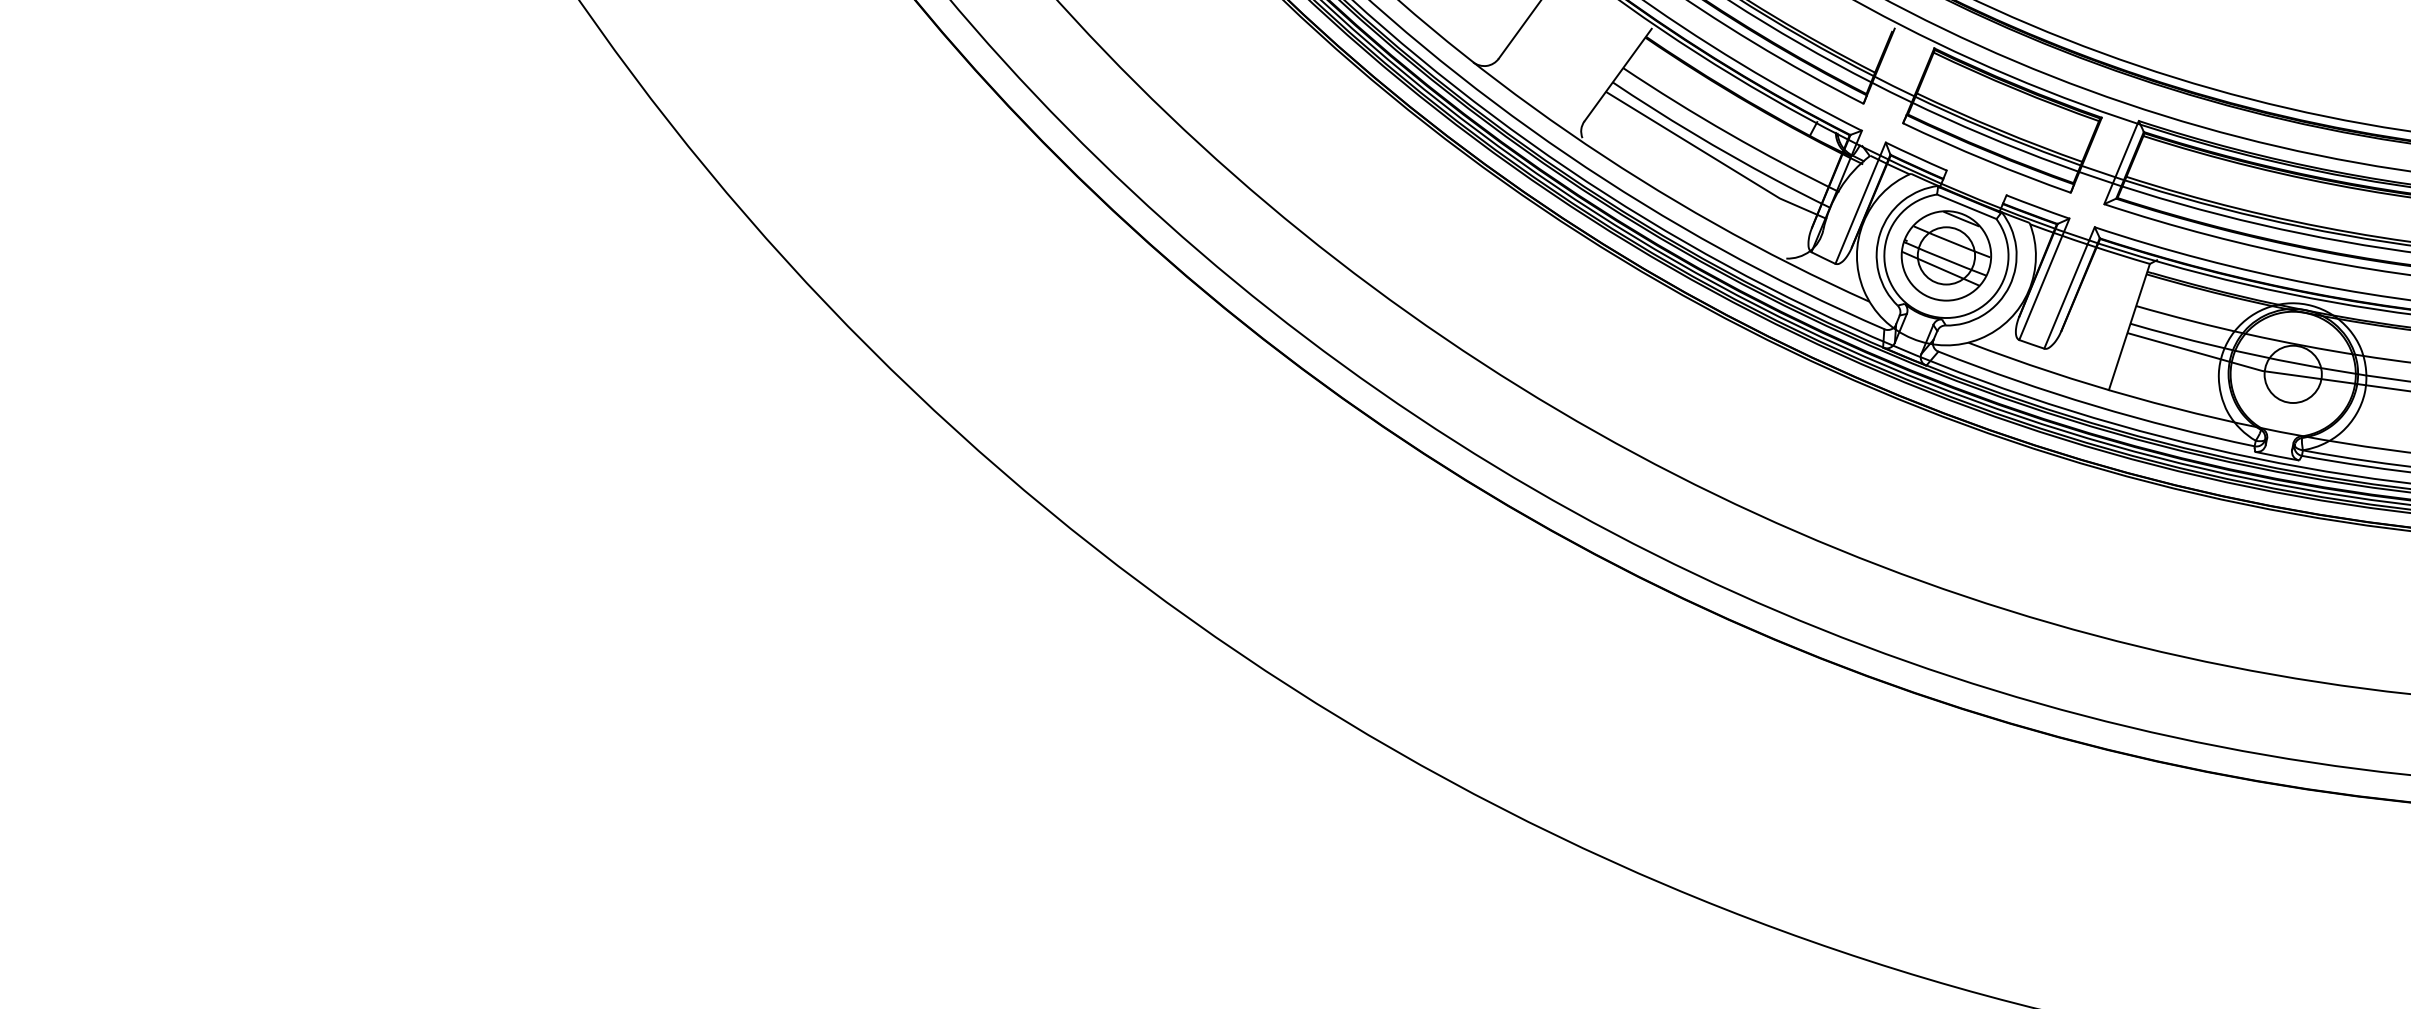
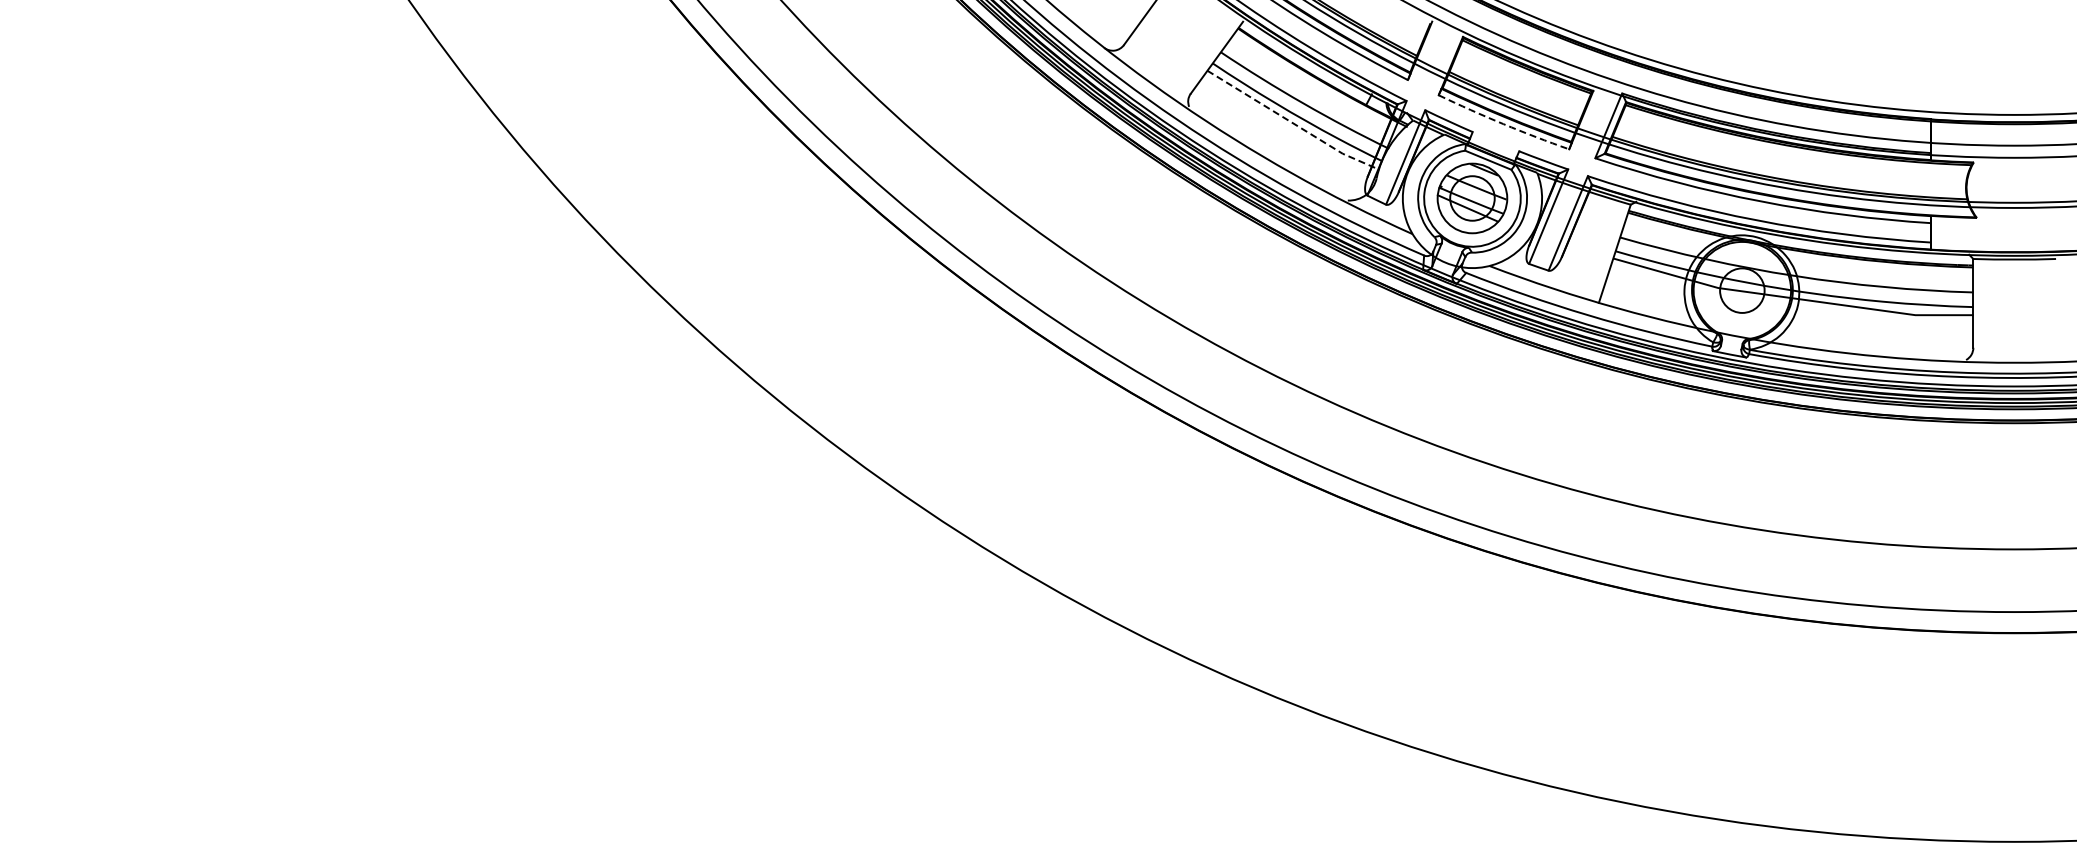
line: (1716, 159) -> (1293, 123), solid -> dashed
arc: (1986, 160) -> (1503, 124), solid -> dashed

